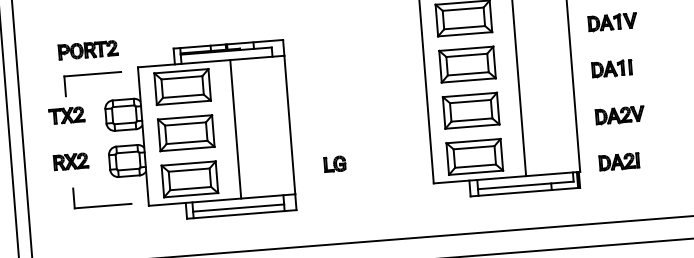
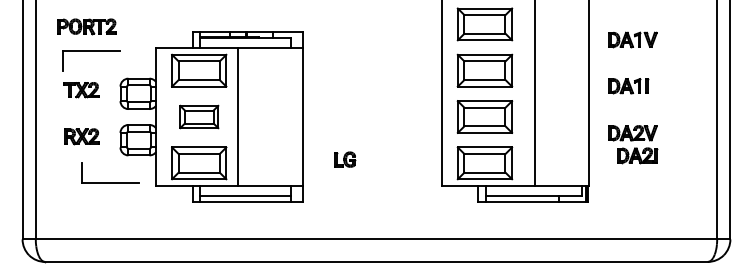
part: (87, 50) -> (86, 26), moved
part: (92, 74) -> (91, 51), moved
line: (235, 128) -> (237, 116), moved
part: (186, 132) -> (199, 116), size x0.7
part: (619, 161) -> (637, 155), moved

